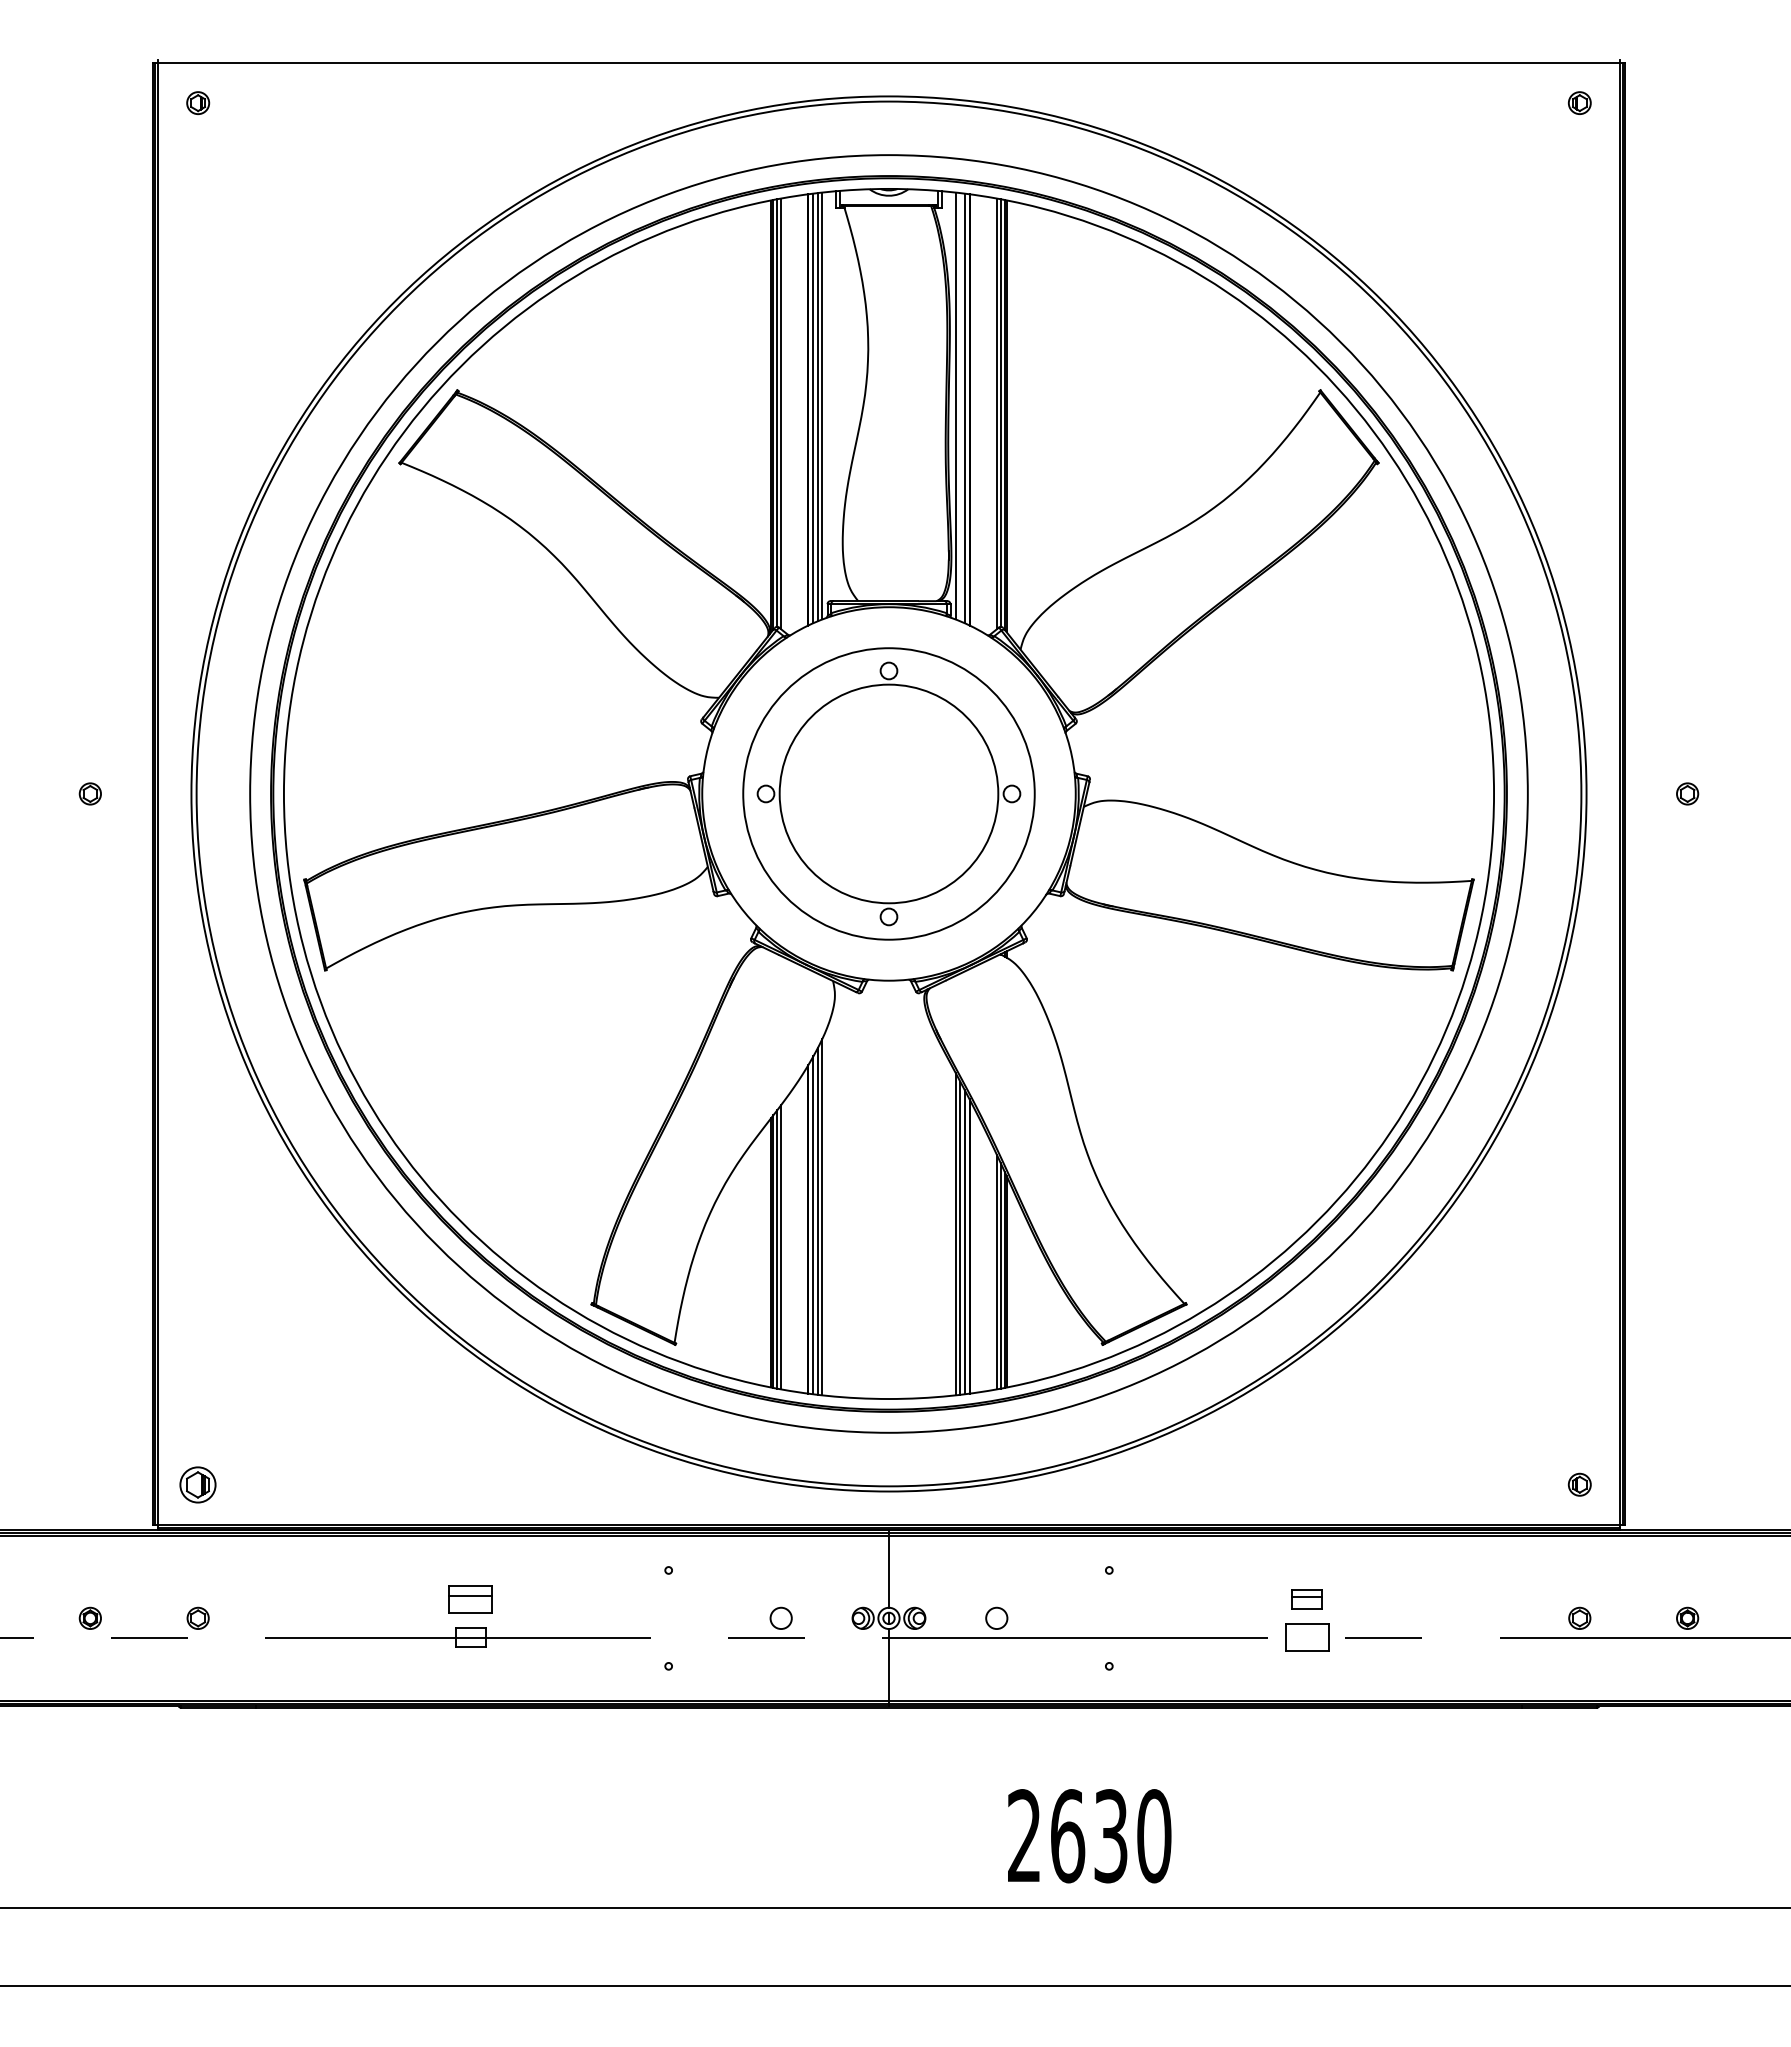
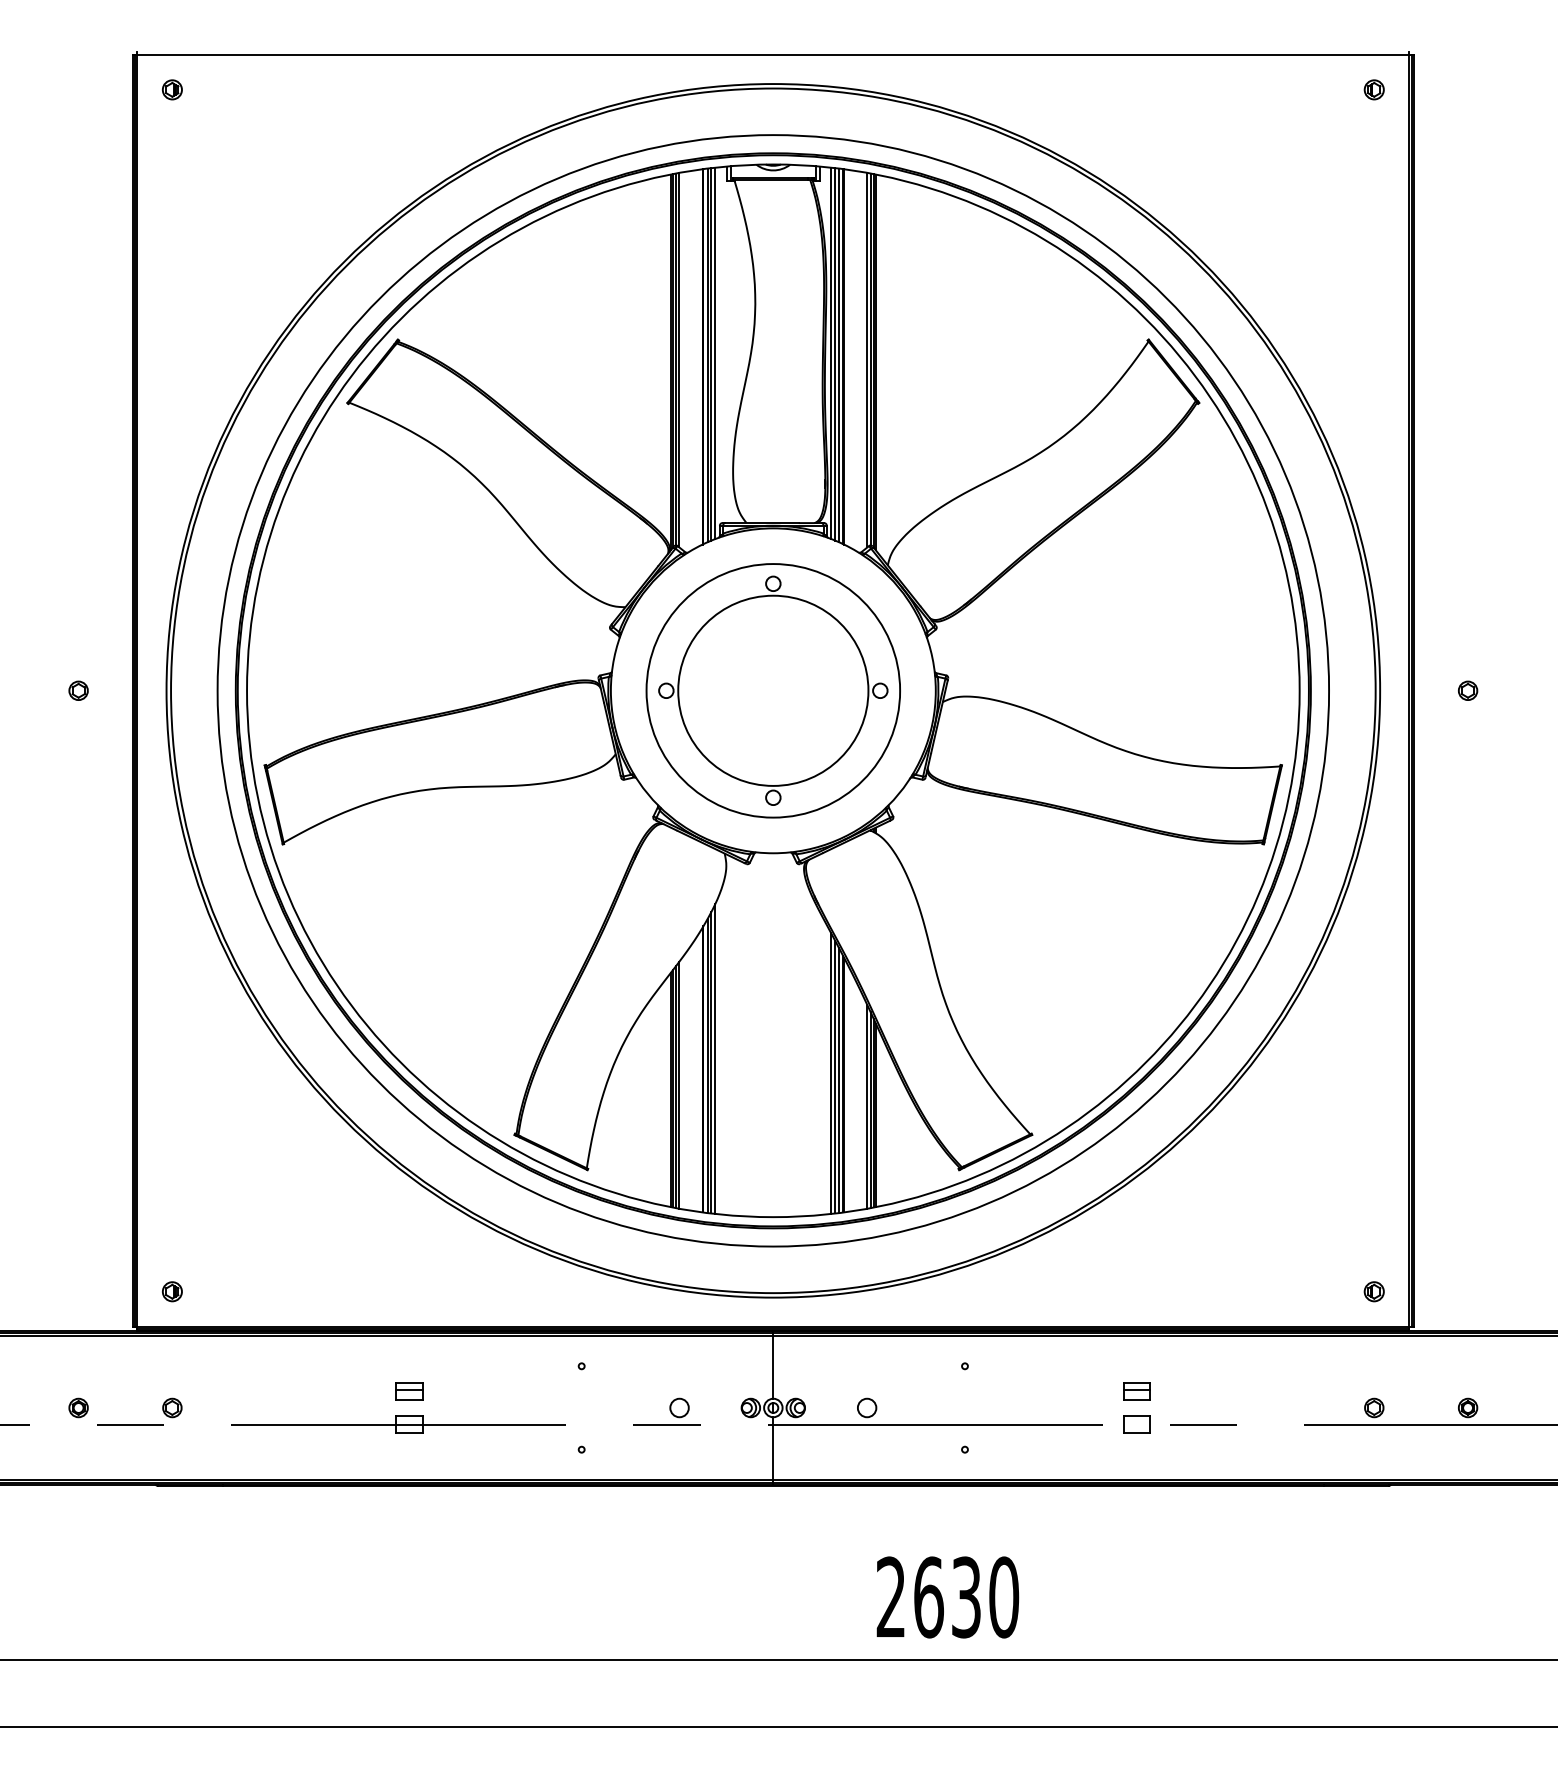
line: (960, 407) -> (835, 354), added
part: (198, 1484) -> (172, 1291), size x0.62
part: (470, 1599) -> (409, 1391), size x0.71
part: (1306, 1637) -> (1136, 1424), size x0.71

